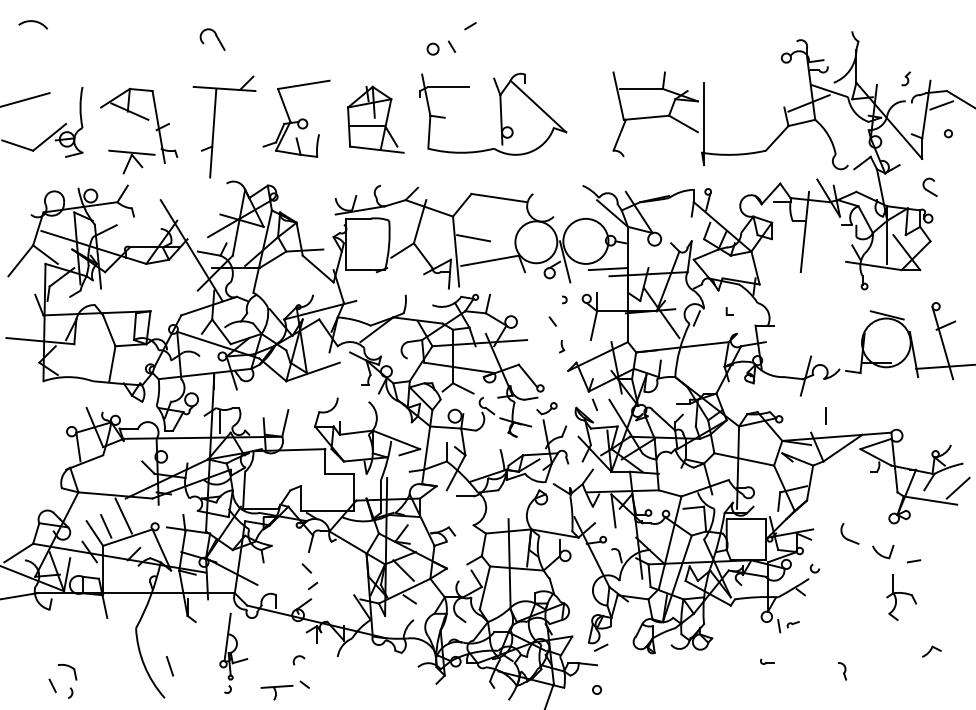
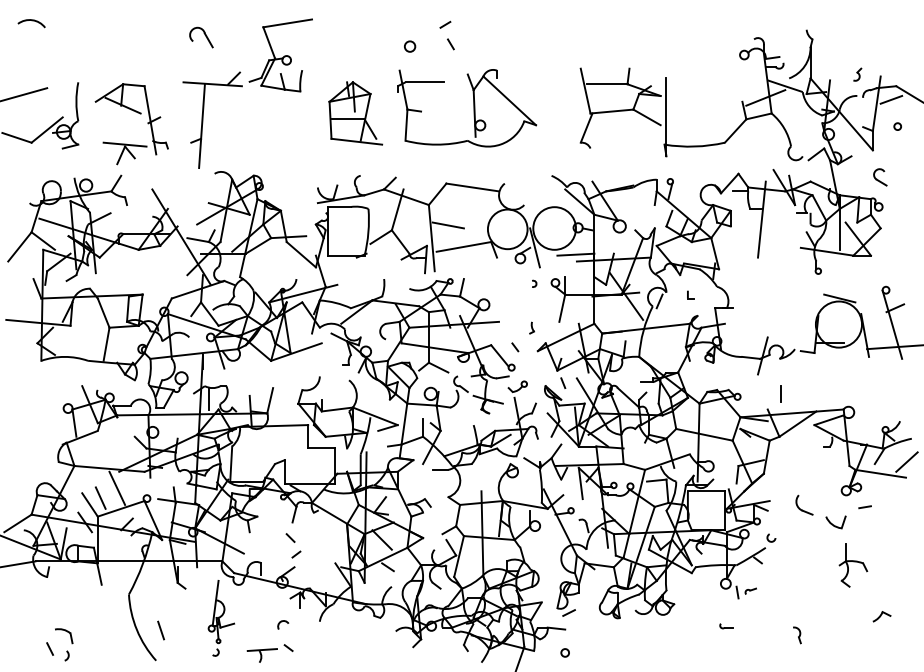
line: (451, 46) -> (450, 44), moved
part: (296, 118) -> (280, 55), moved
line: (552, 321) -> (515, 347), moved
line: (913, 561) -> (864, 507), moved

